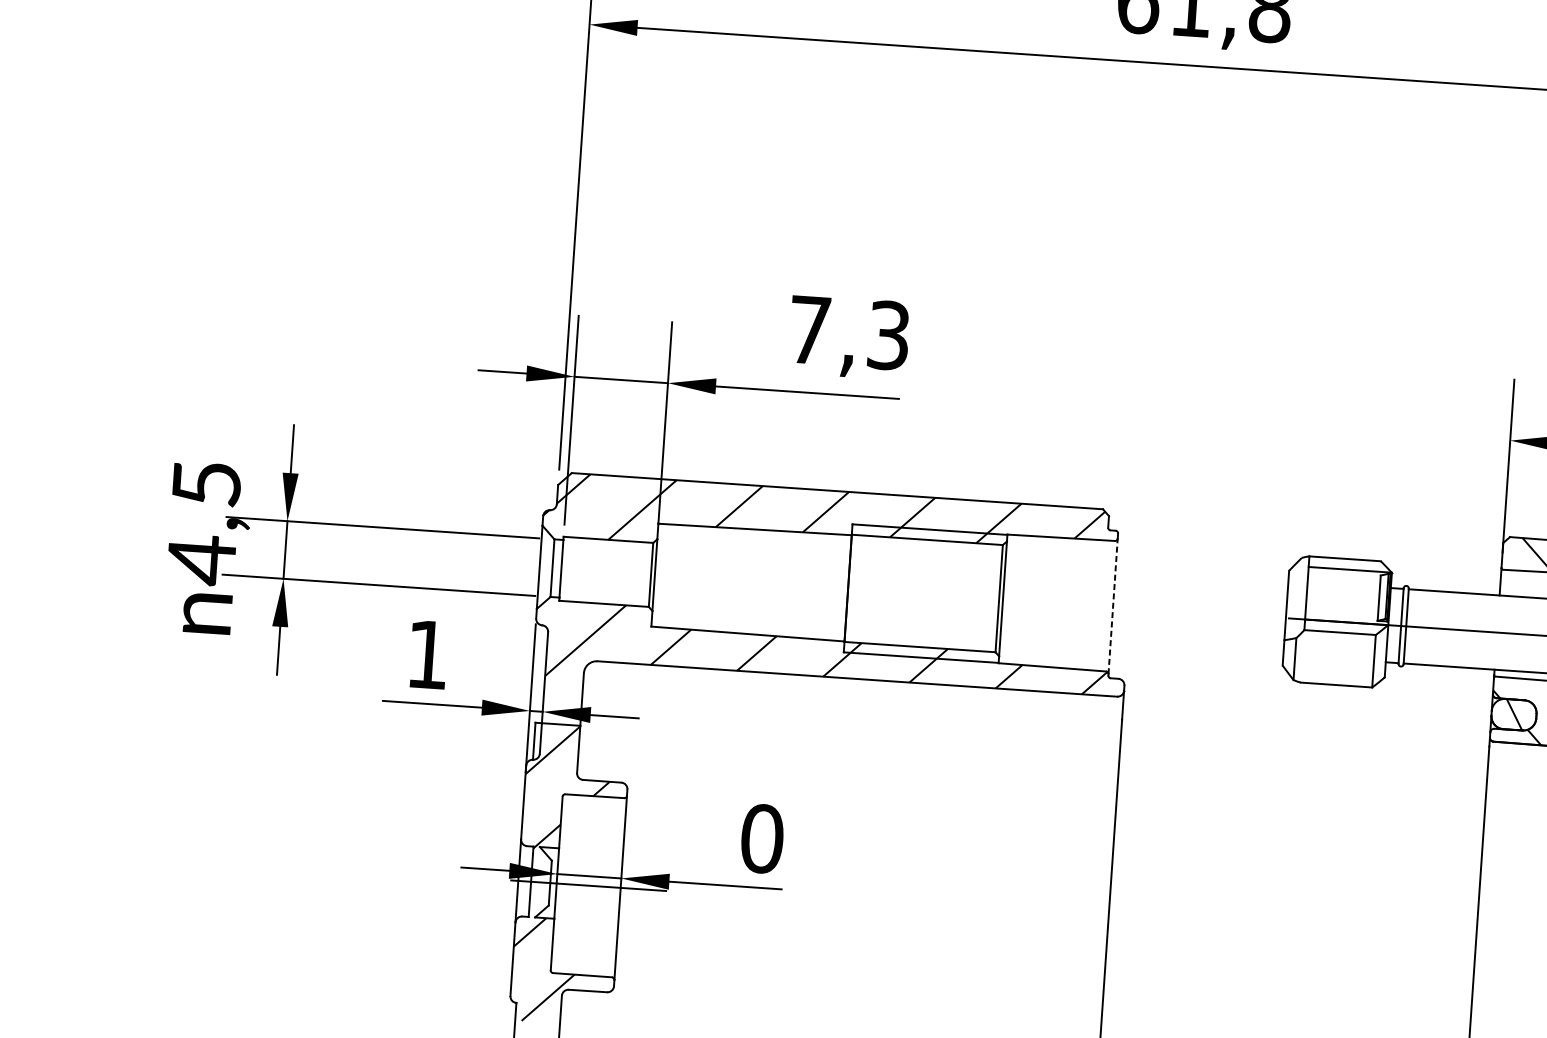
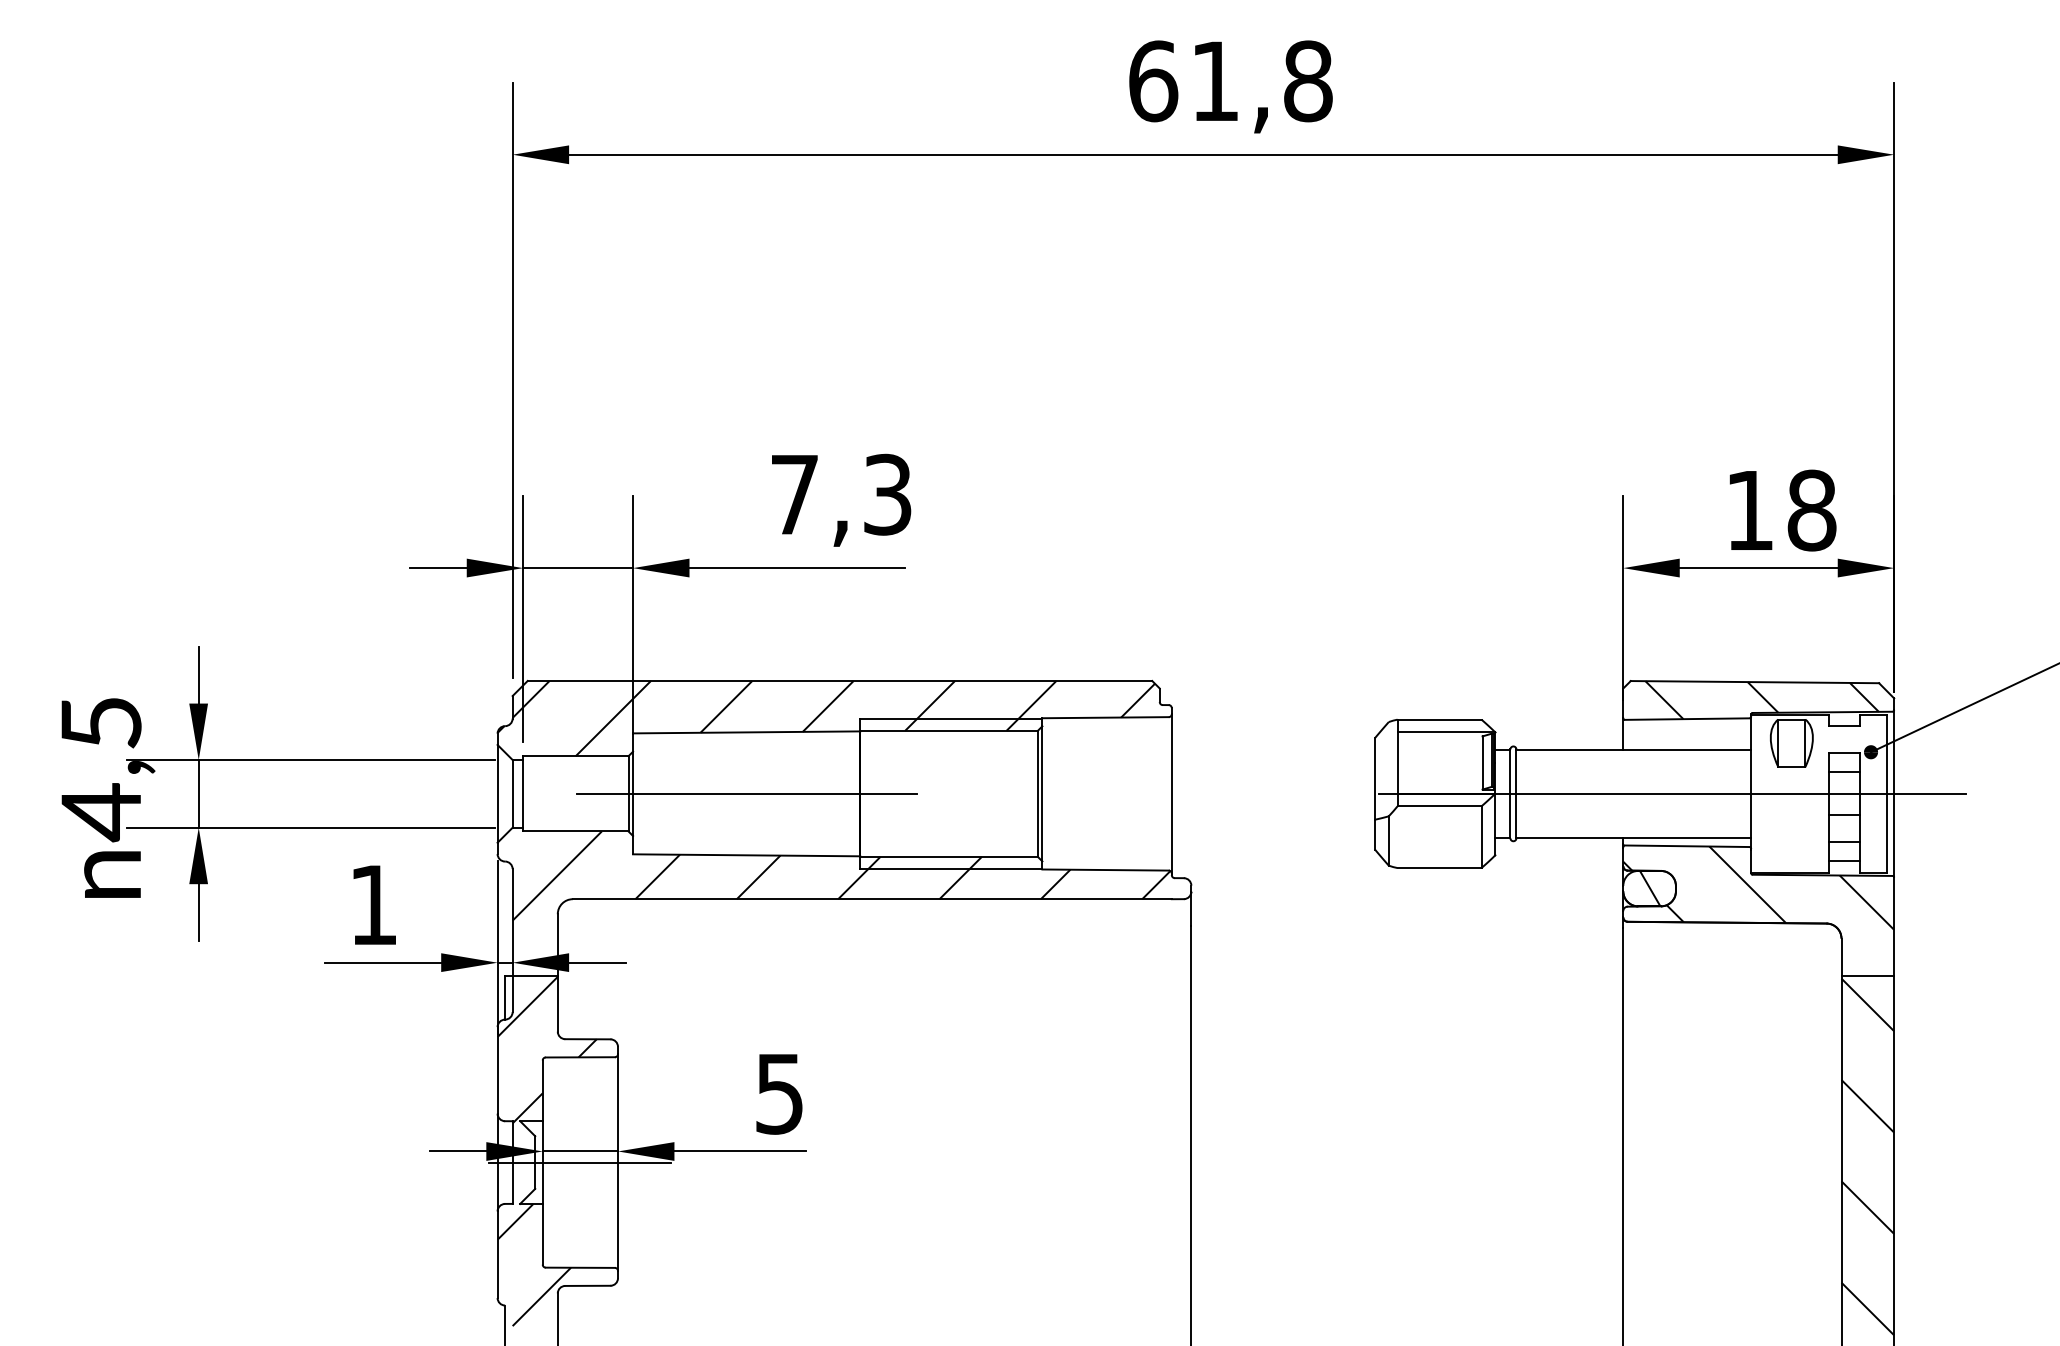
line: (751, 581) -> (746, 793), added
line: (1112, 606) -> (1171, 793), dashed -> solid
text: (762, 838) -> (779, 1093), 0 -> 5

